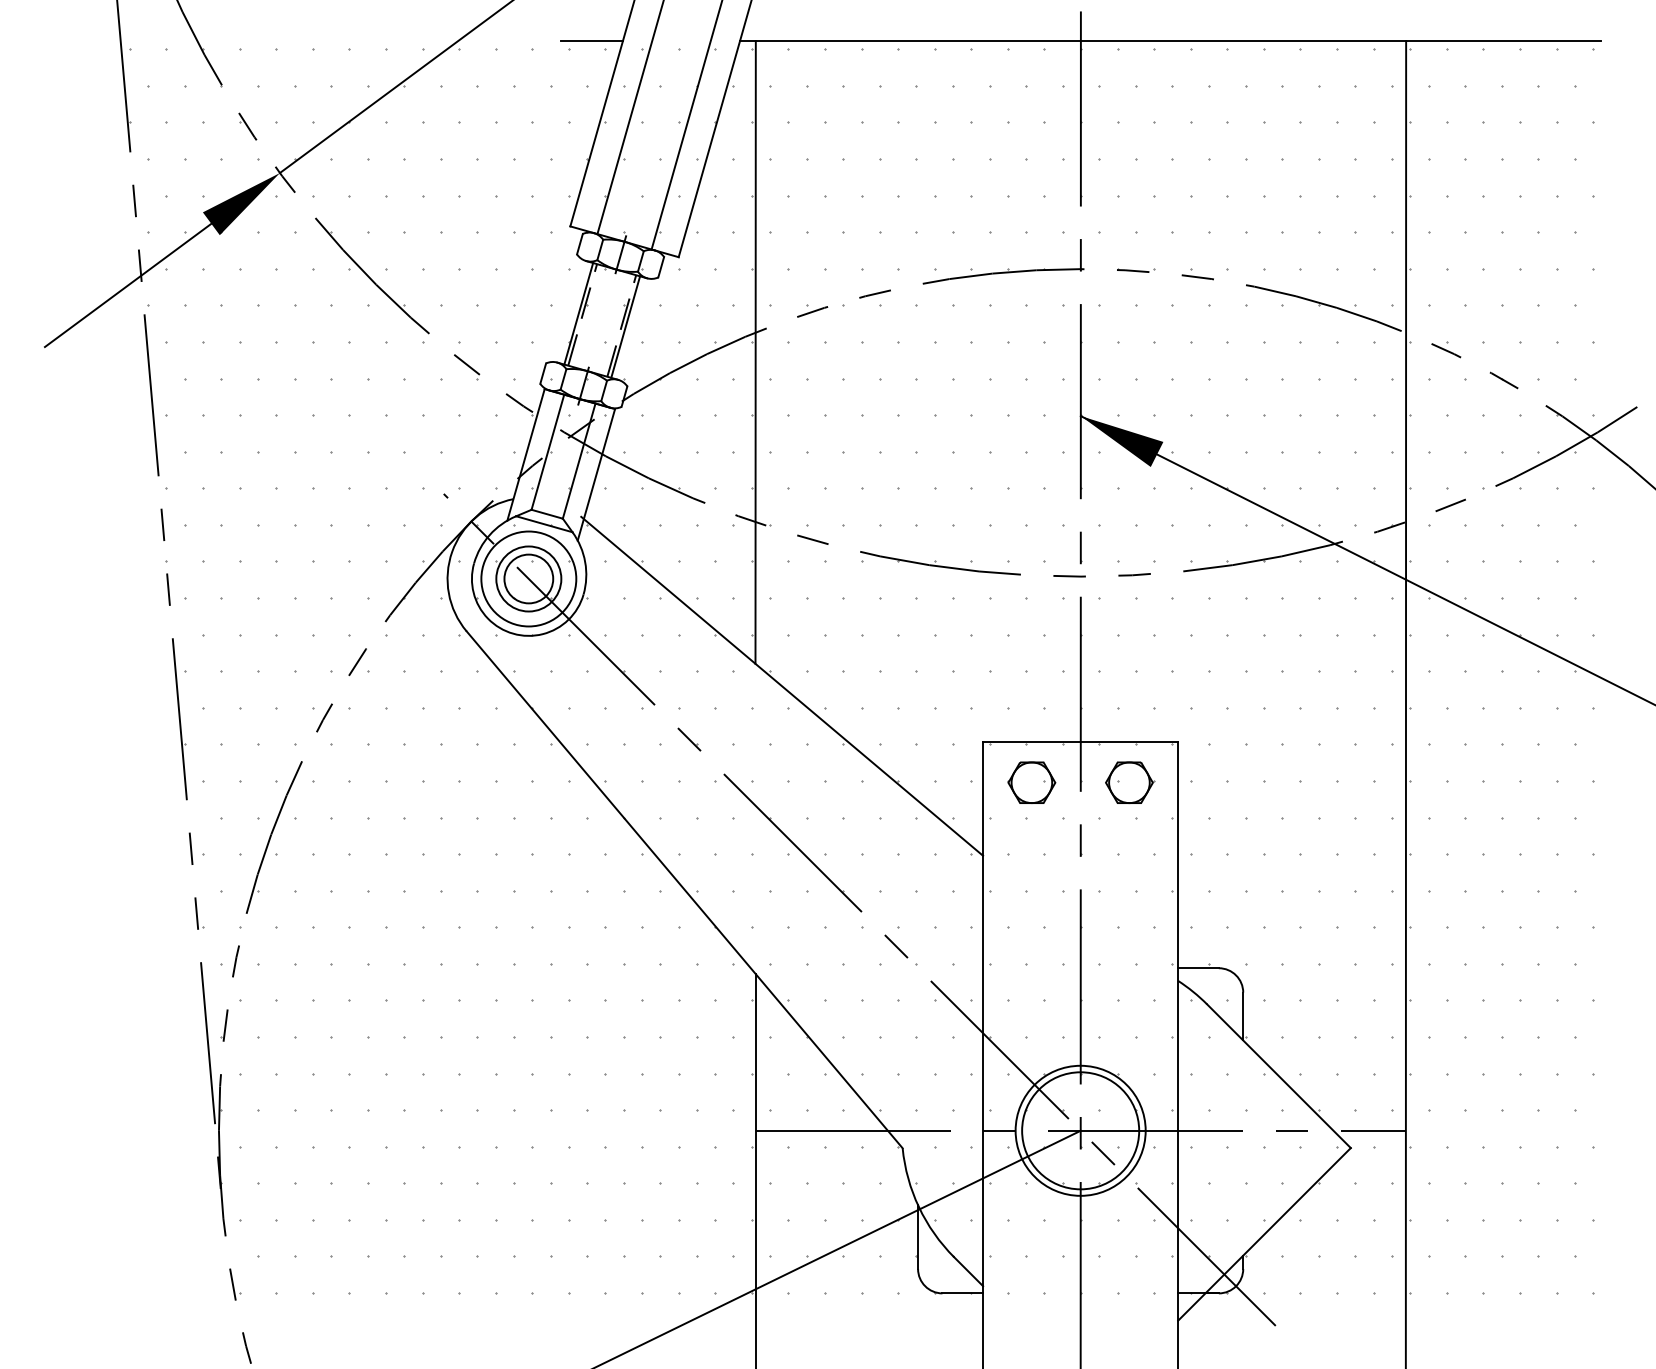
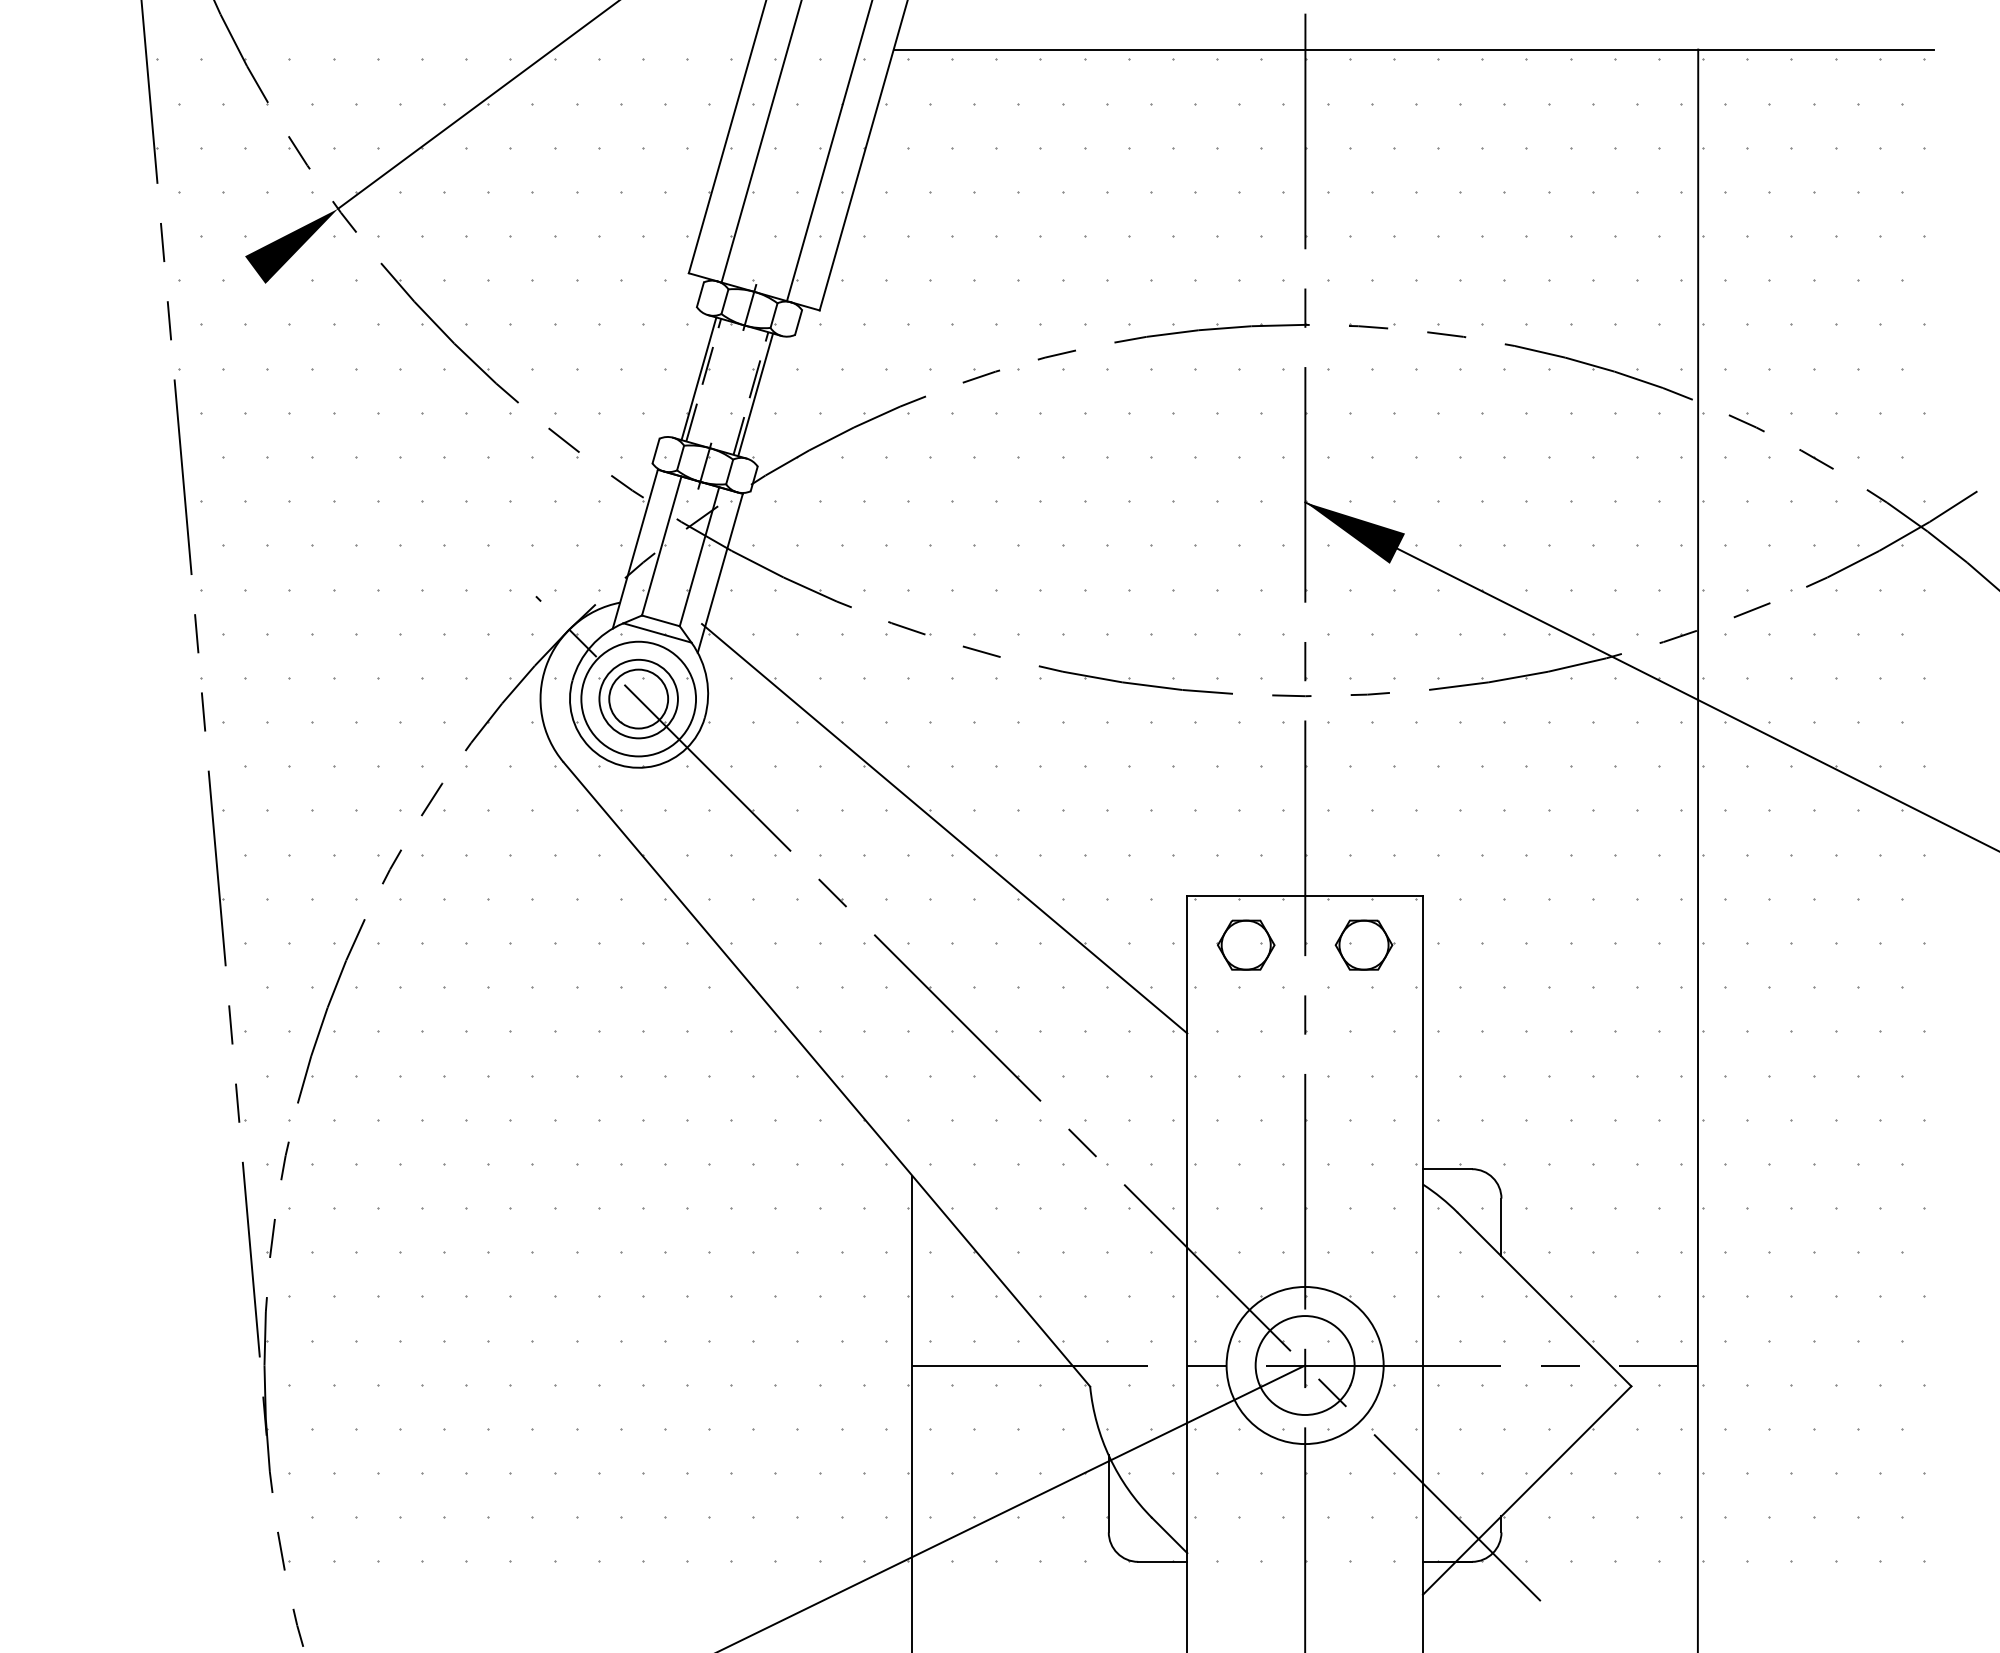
line: (591, 41) -> (714, 49), removed
line: (127, 285) -> (154, 344), removed
line: (755, 352) -> (912, 425), removed
circle: (1080, 1130) -> (1304, 1365), size x0.7

